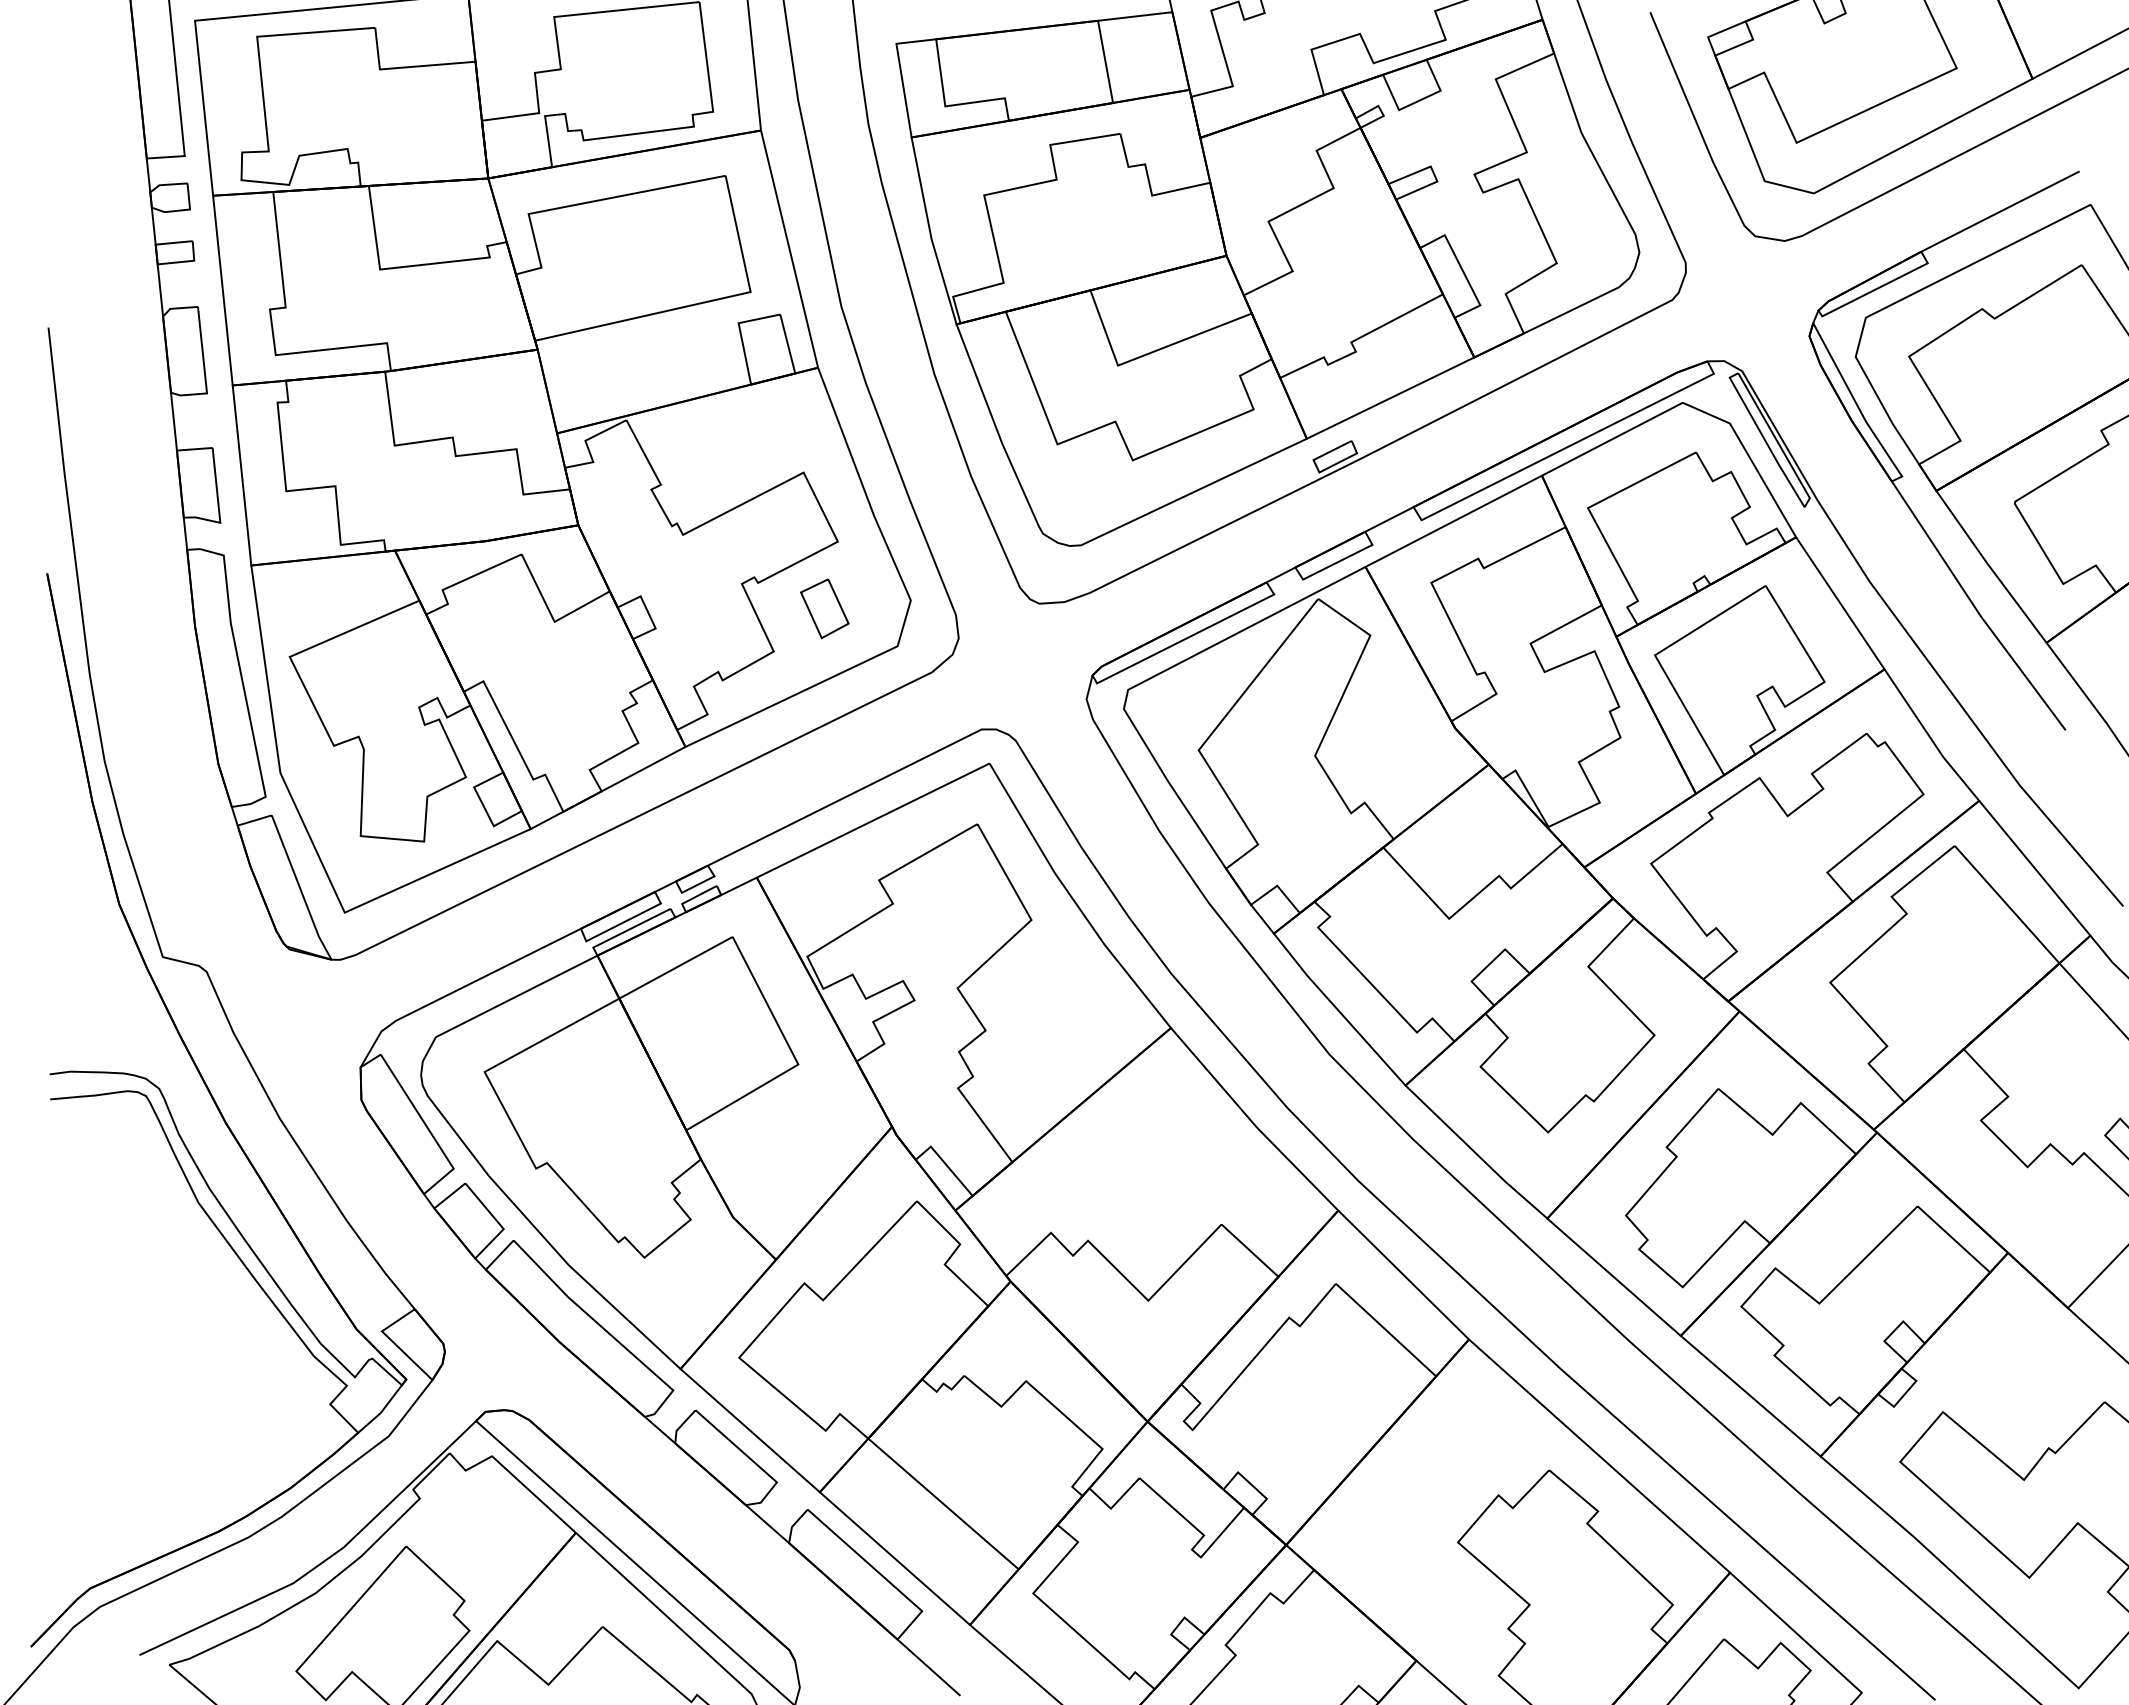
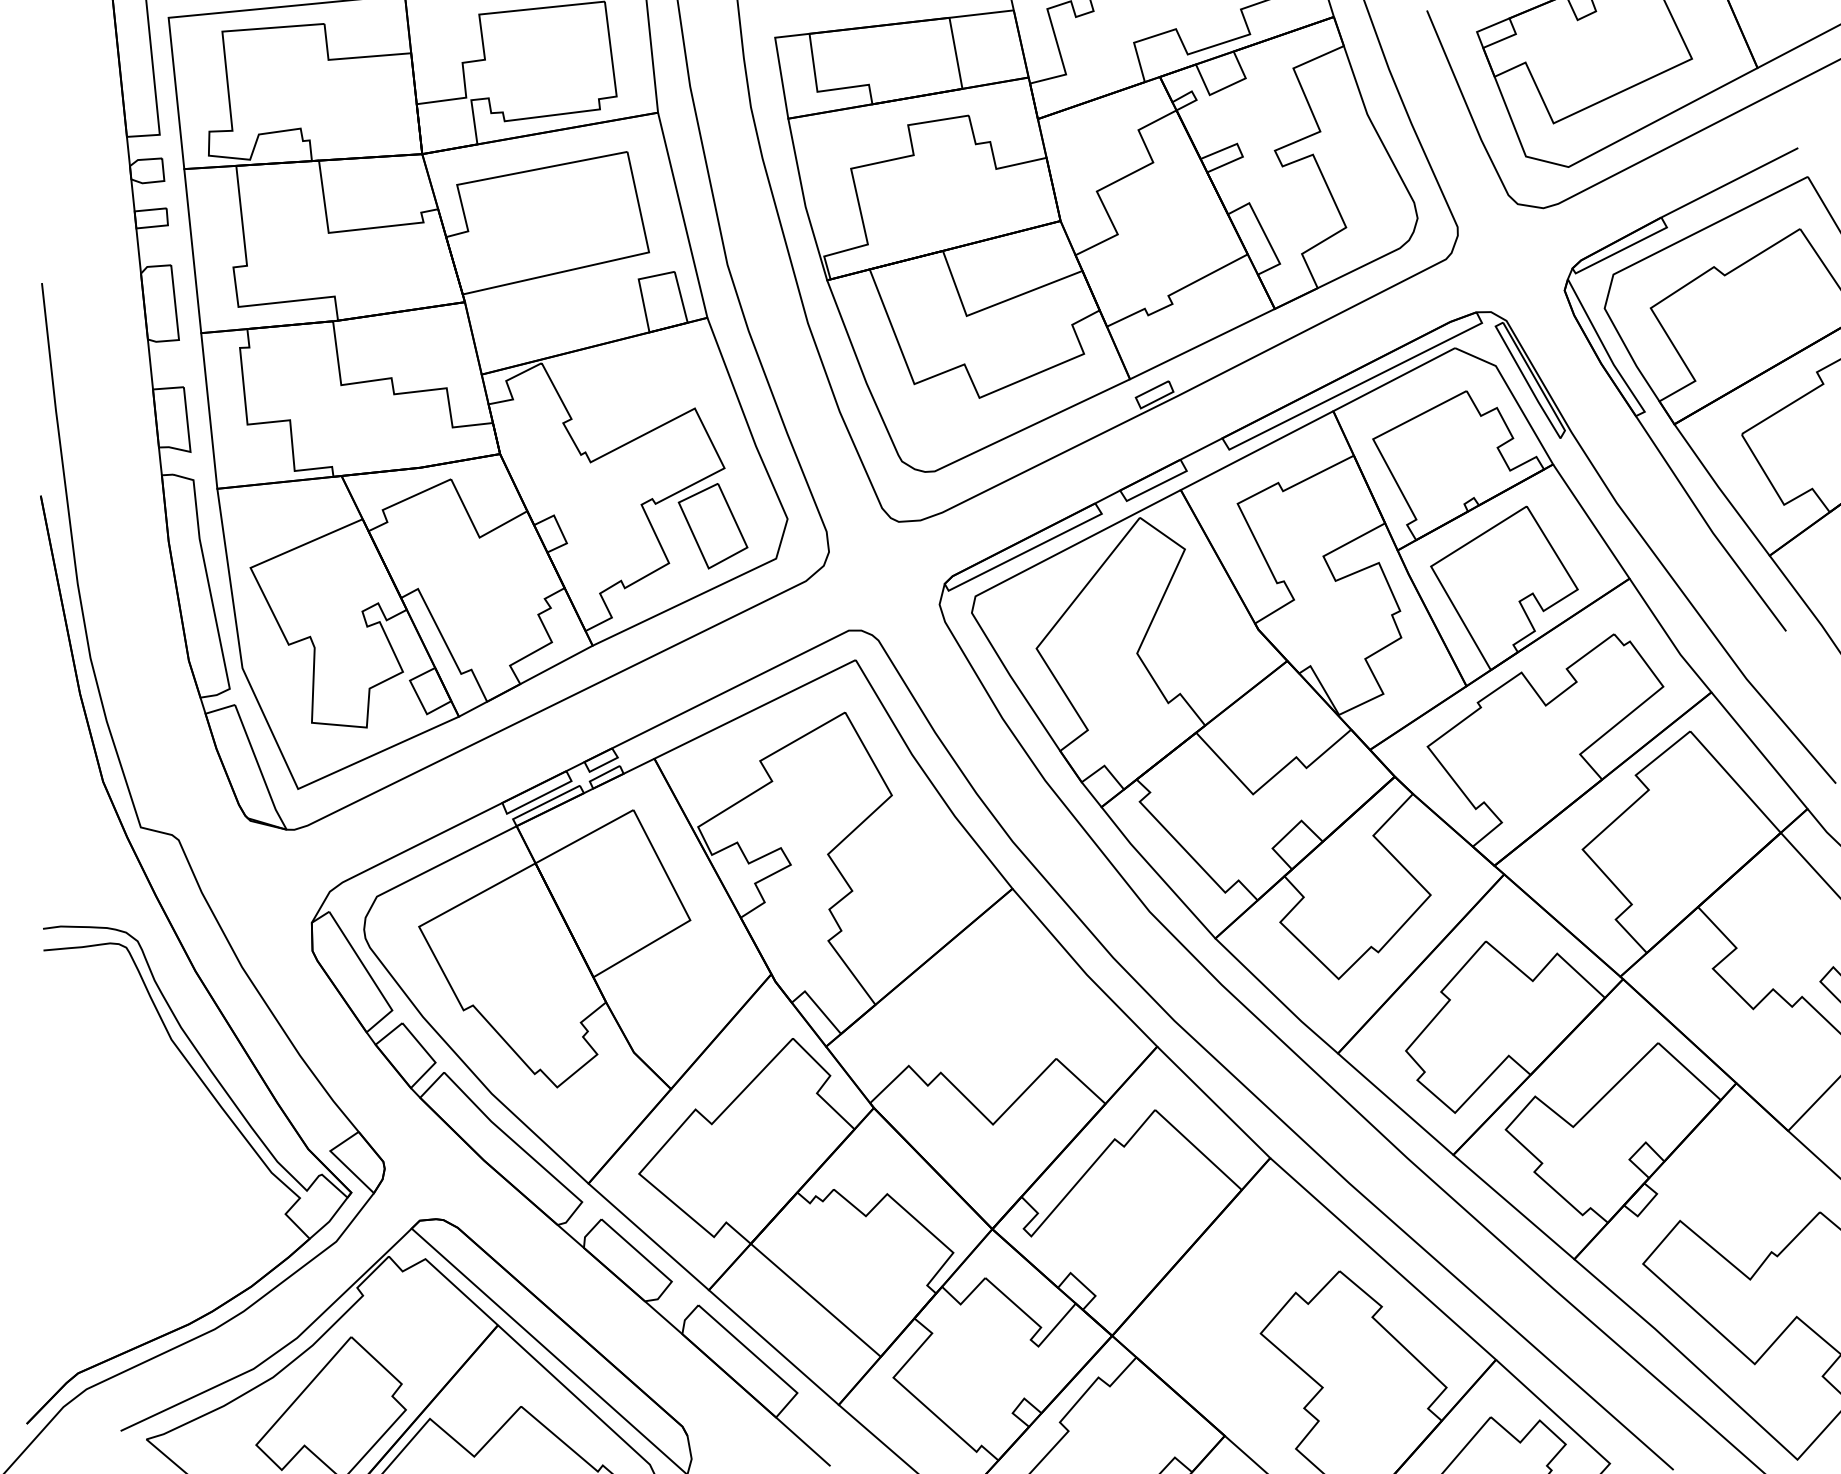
part: (824, 608) -> (712, 526), size x1.67

